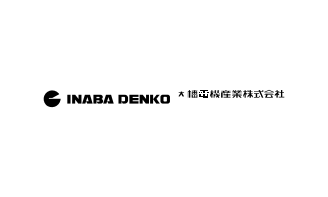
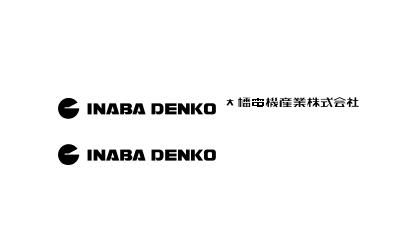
part: (106, 135) -> (136, 154), added

